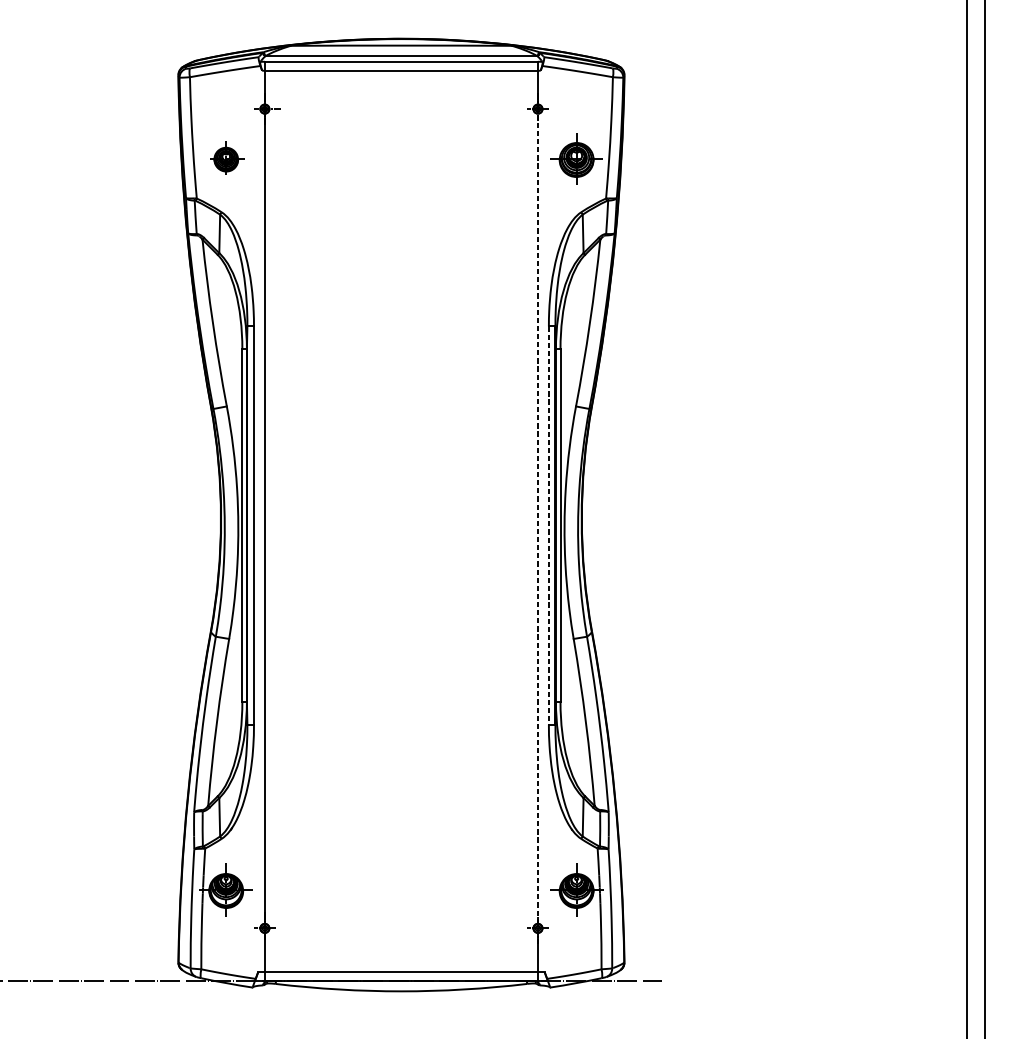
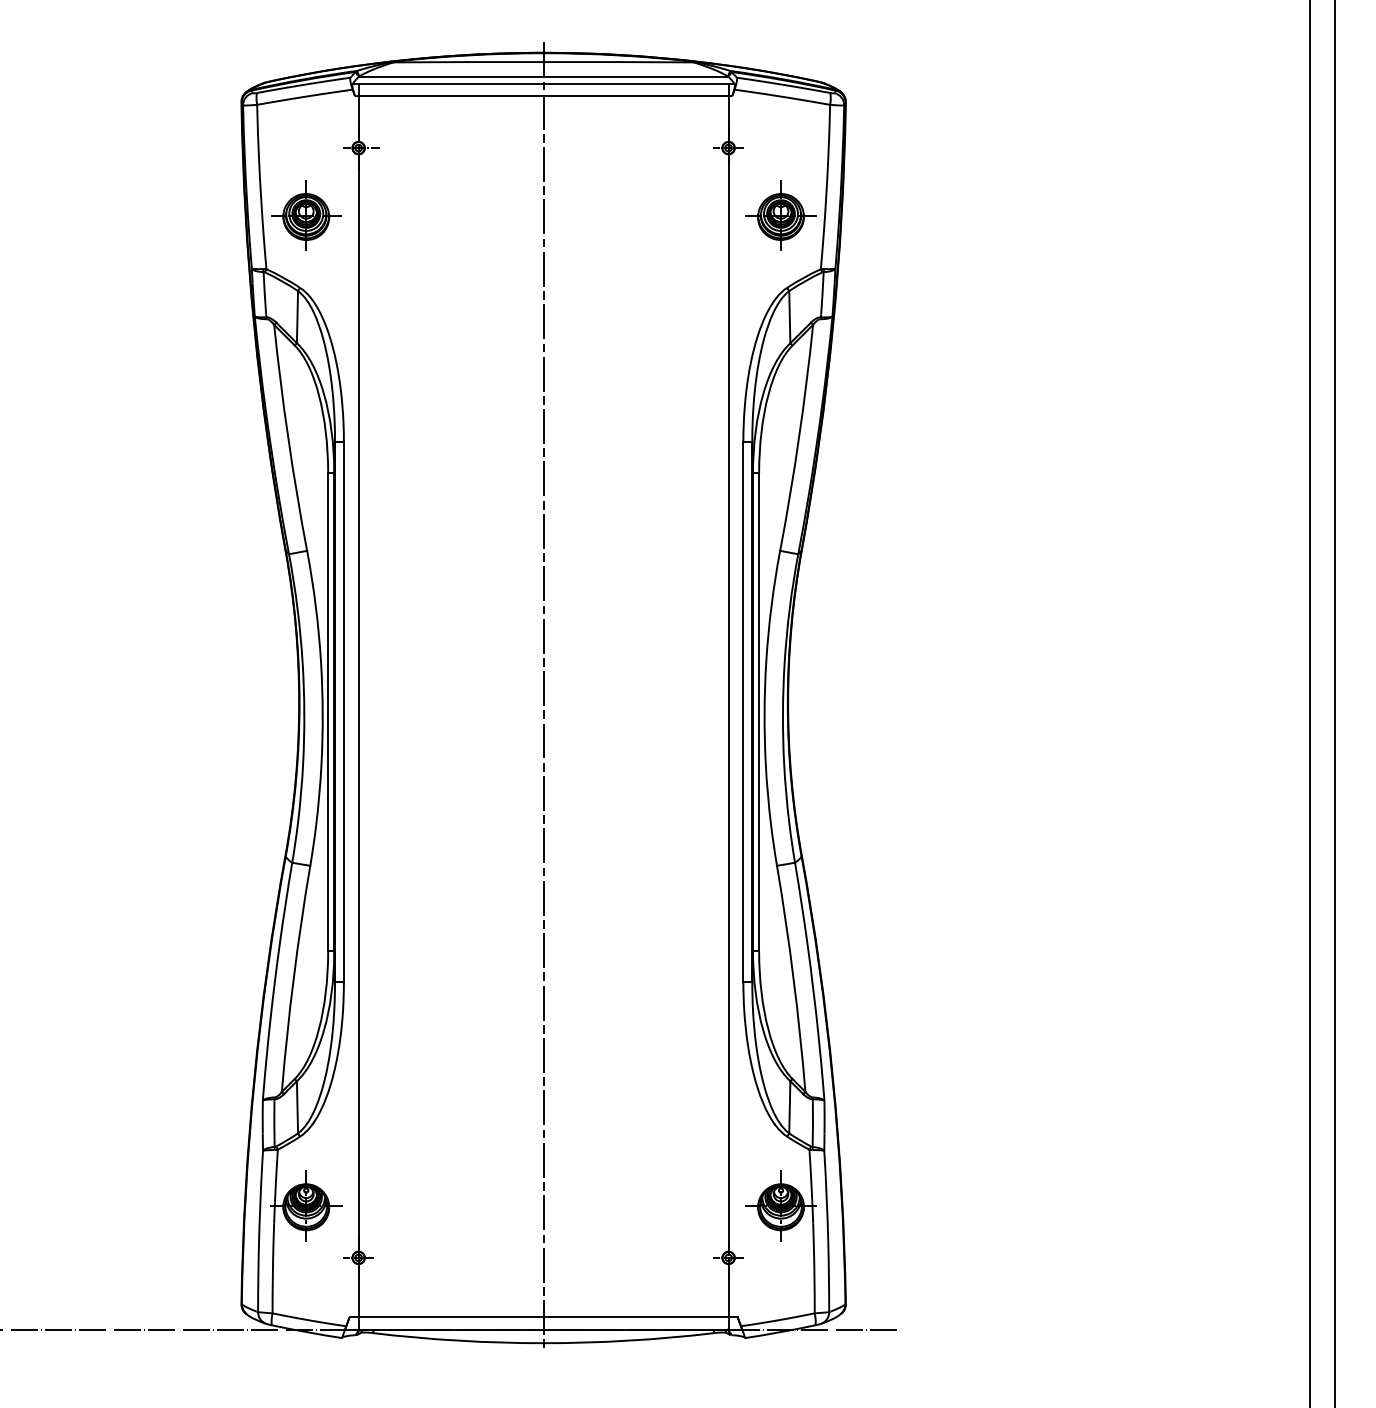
part: (226, 158) -> (306, 215), size x1.43
line: (401, 513) -> (543, 695), added
line: (537, 519) -> (728, 703), dashed -> solid
line: (548, 525) -> (743, 712), dashed -> solid

